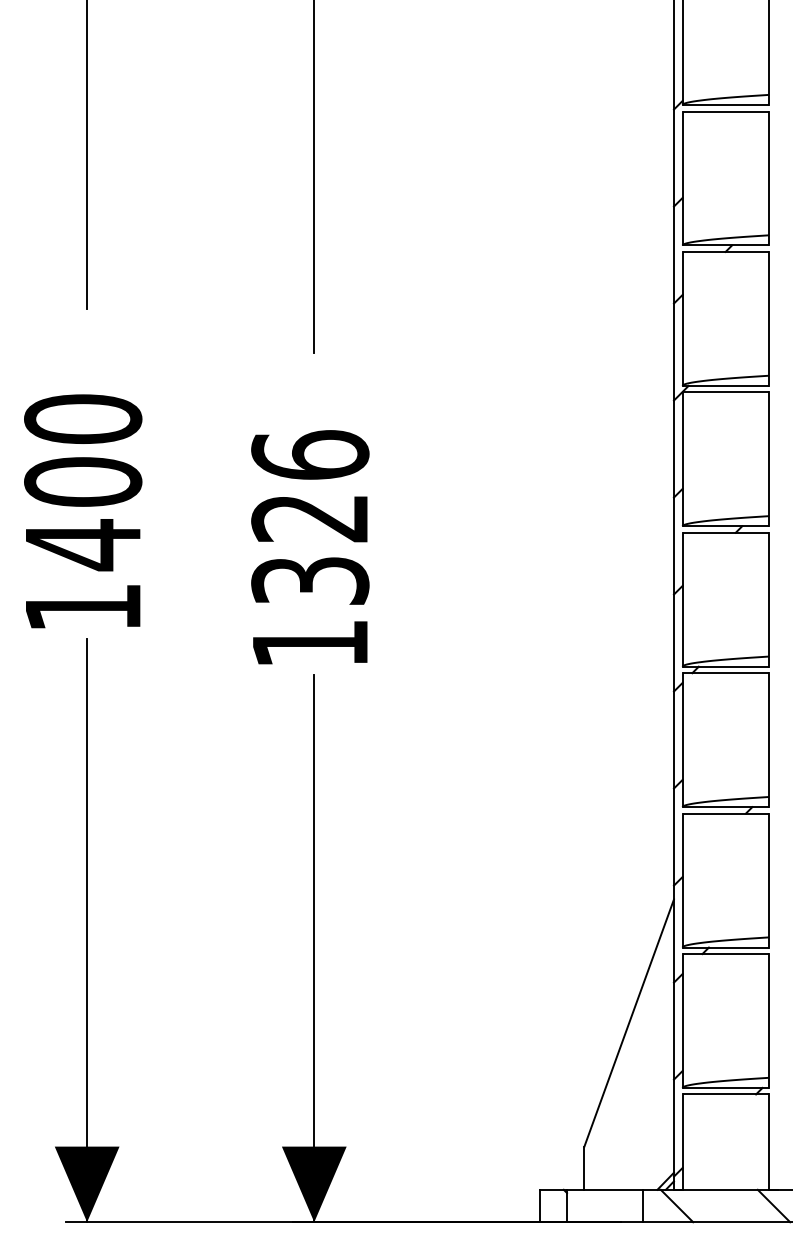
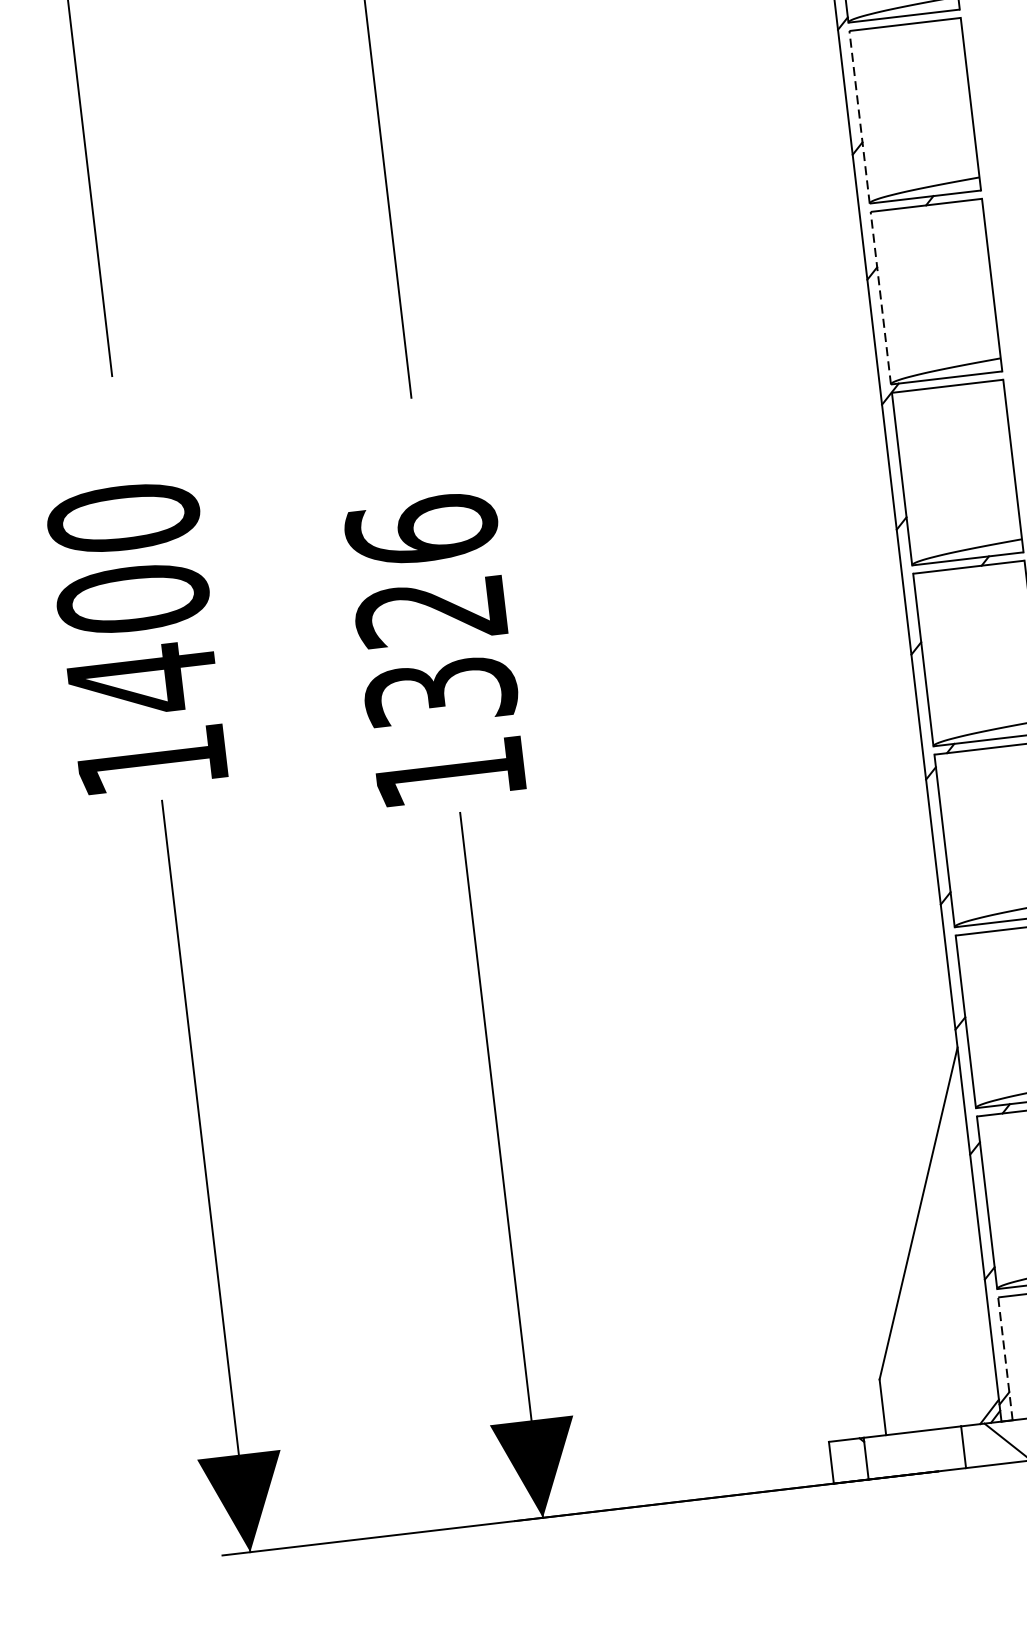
line: (682, 178) -> (859, 117), solid -> dashed
line: (682, 318) -> (880, 297), solid -> dashed
line: (682, 1142) -> (1005, 1359), solid -> dashed

